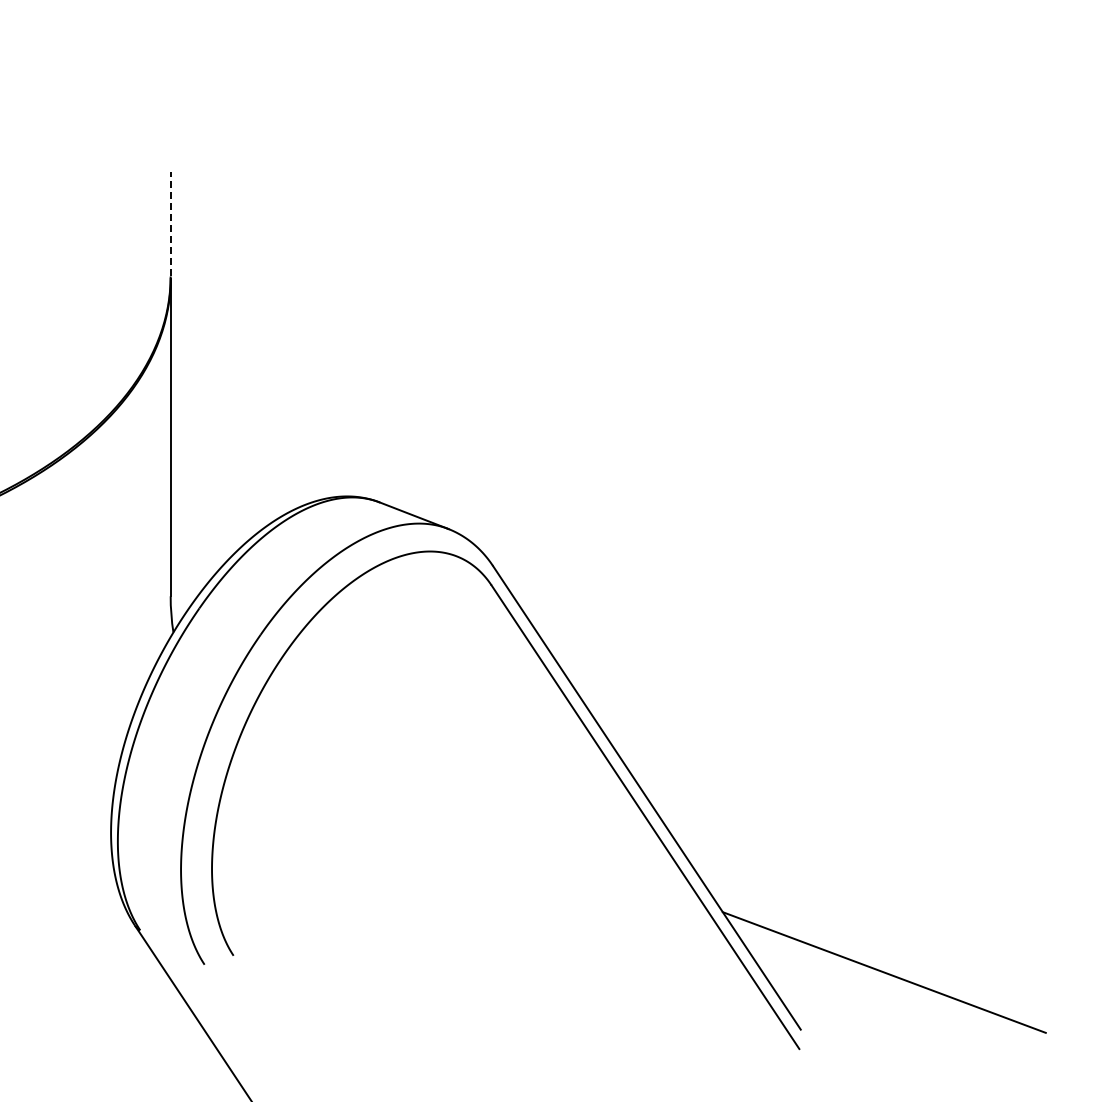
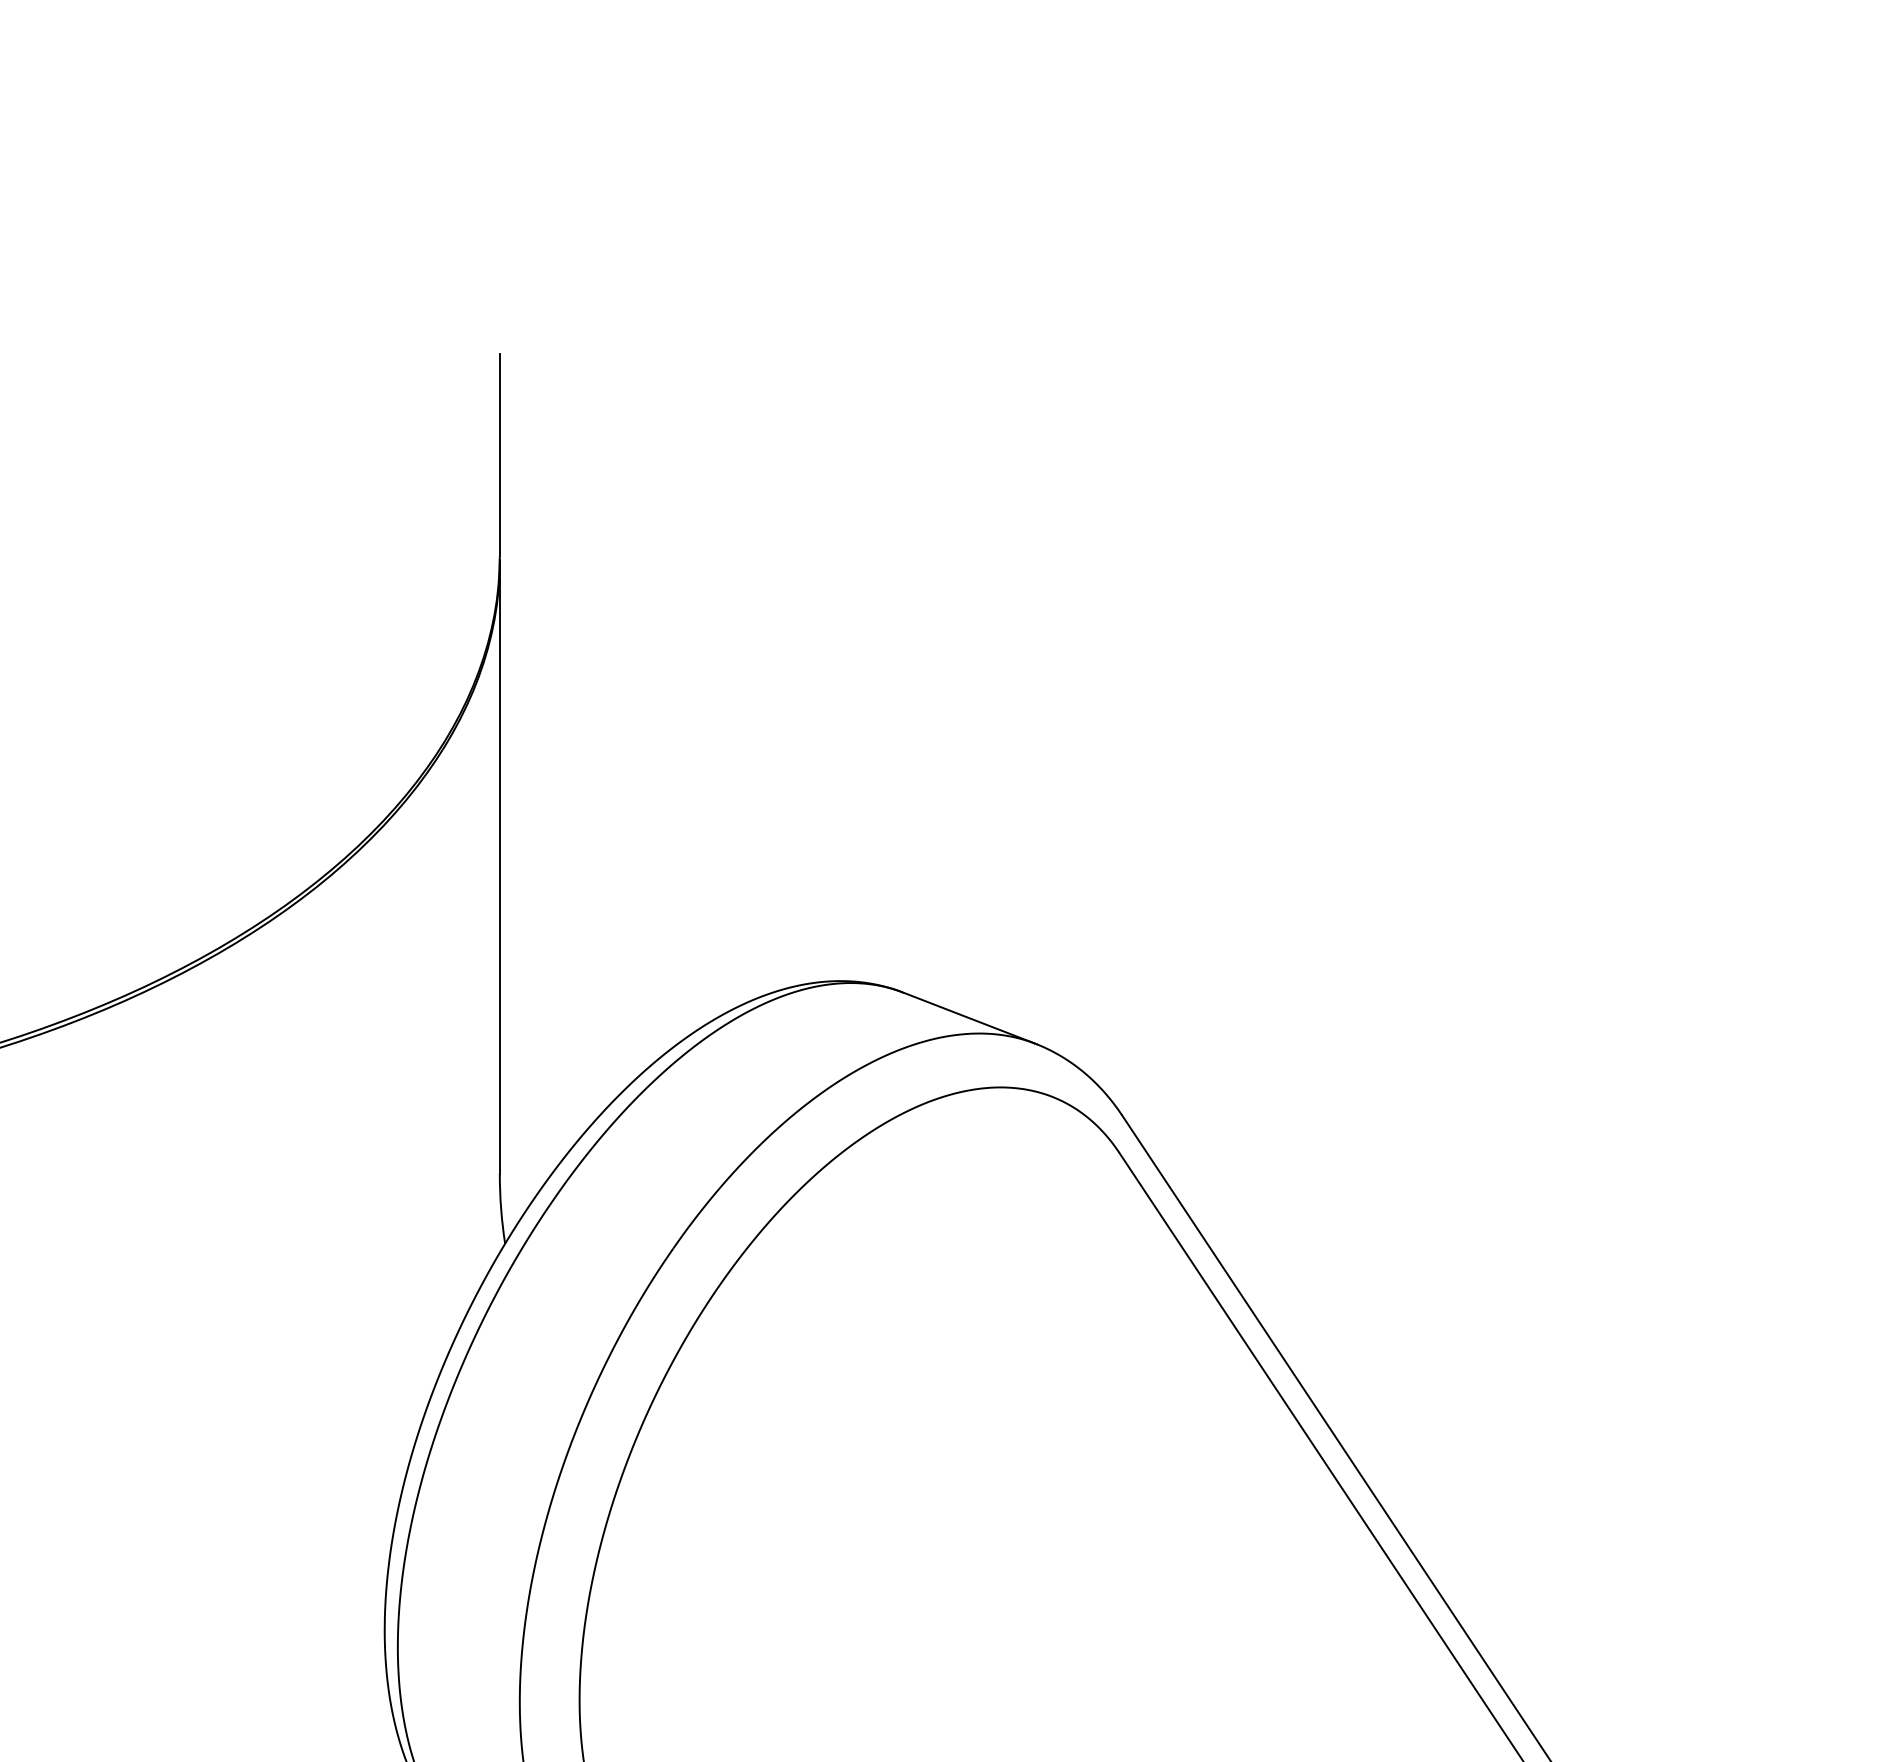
line: (170, 223) -> (499, 454), dashed -> solid

